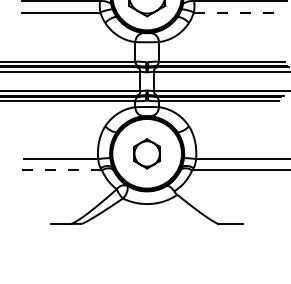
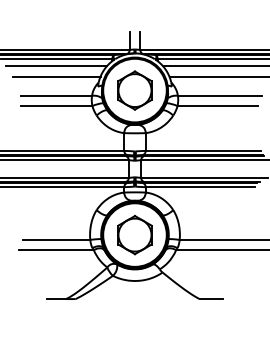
line: (238, 12) -> (218, 106), dashed -> solid
part: (146, 154) -> (134, 235), size x1.43
line: (61, 170) -> (56, 250), dashed -> solid

